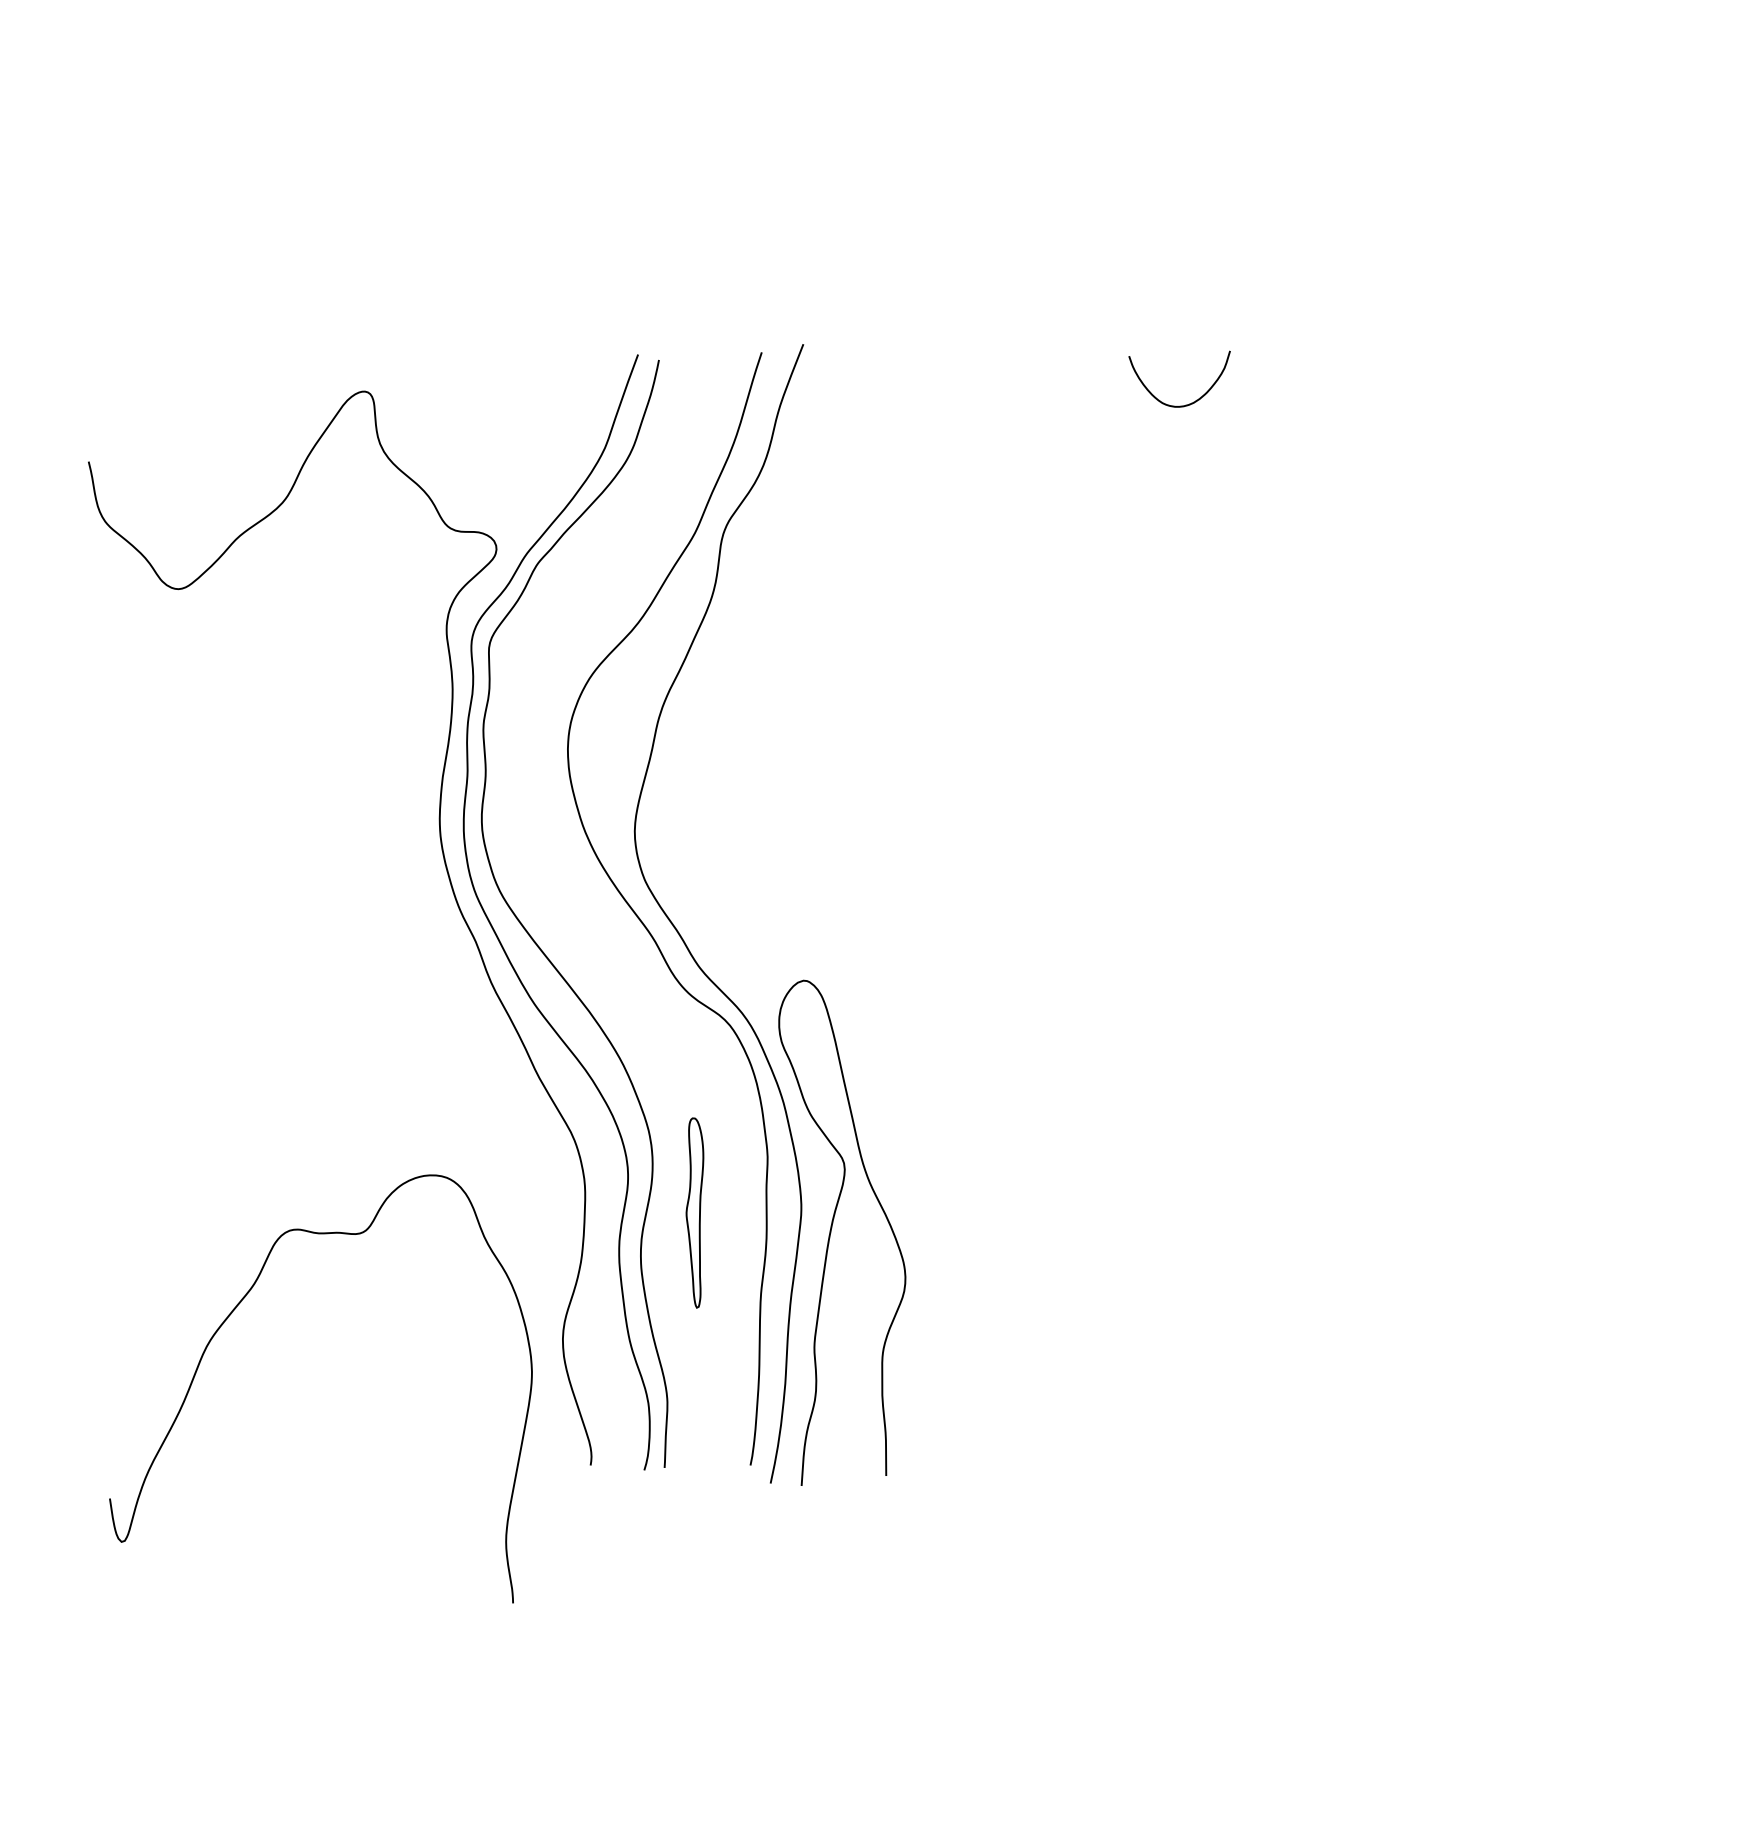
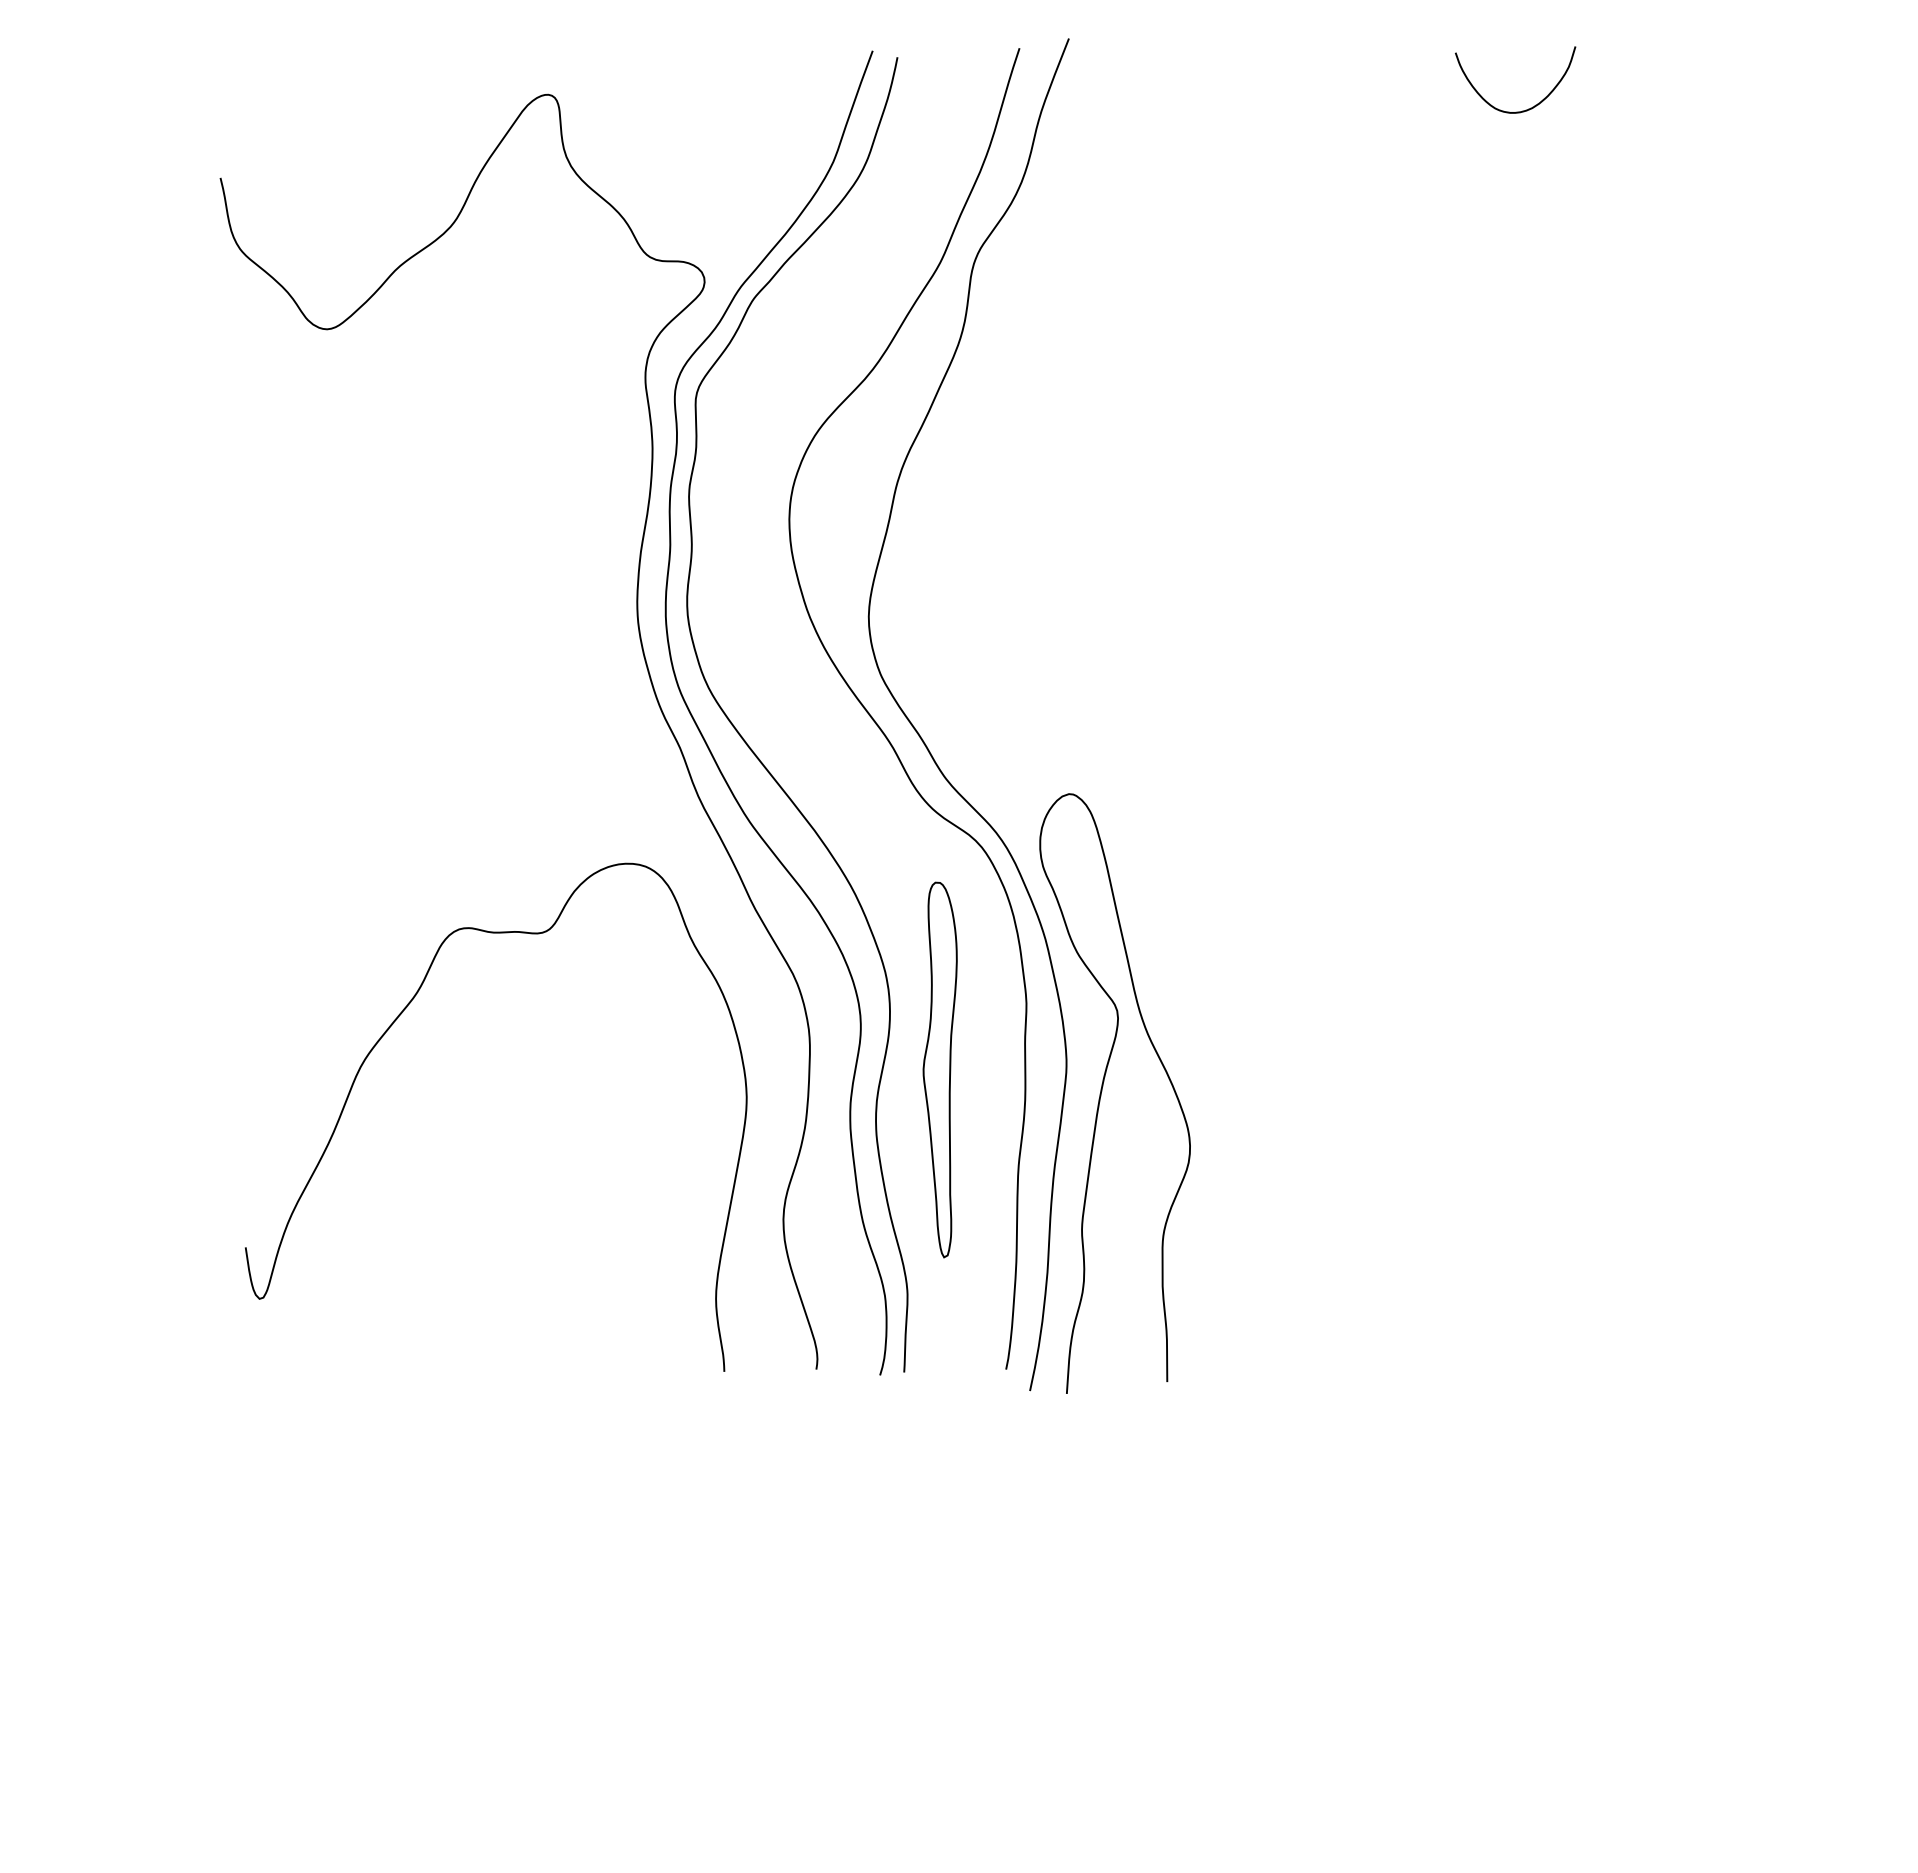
part: (694, 1212) -> (939, 1069), size x1.67
curve: (232, 1313) -> (391, 1027), moved

